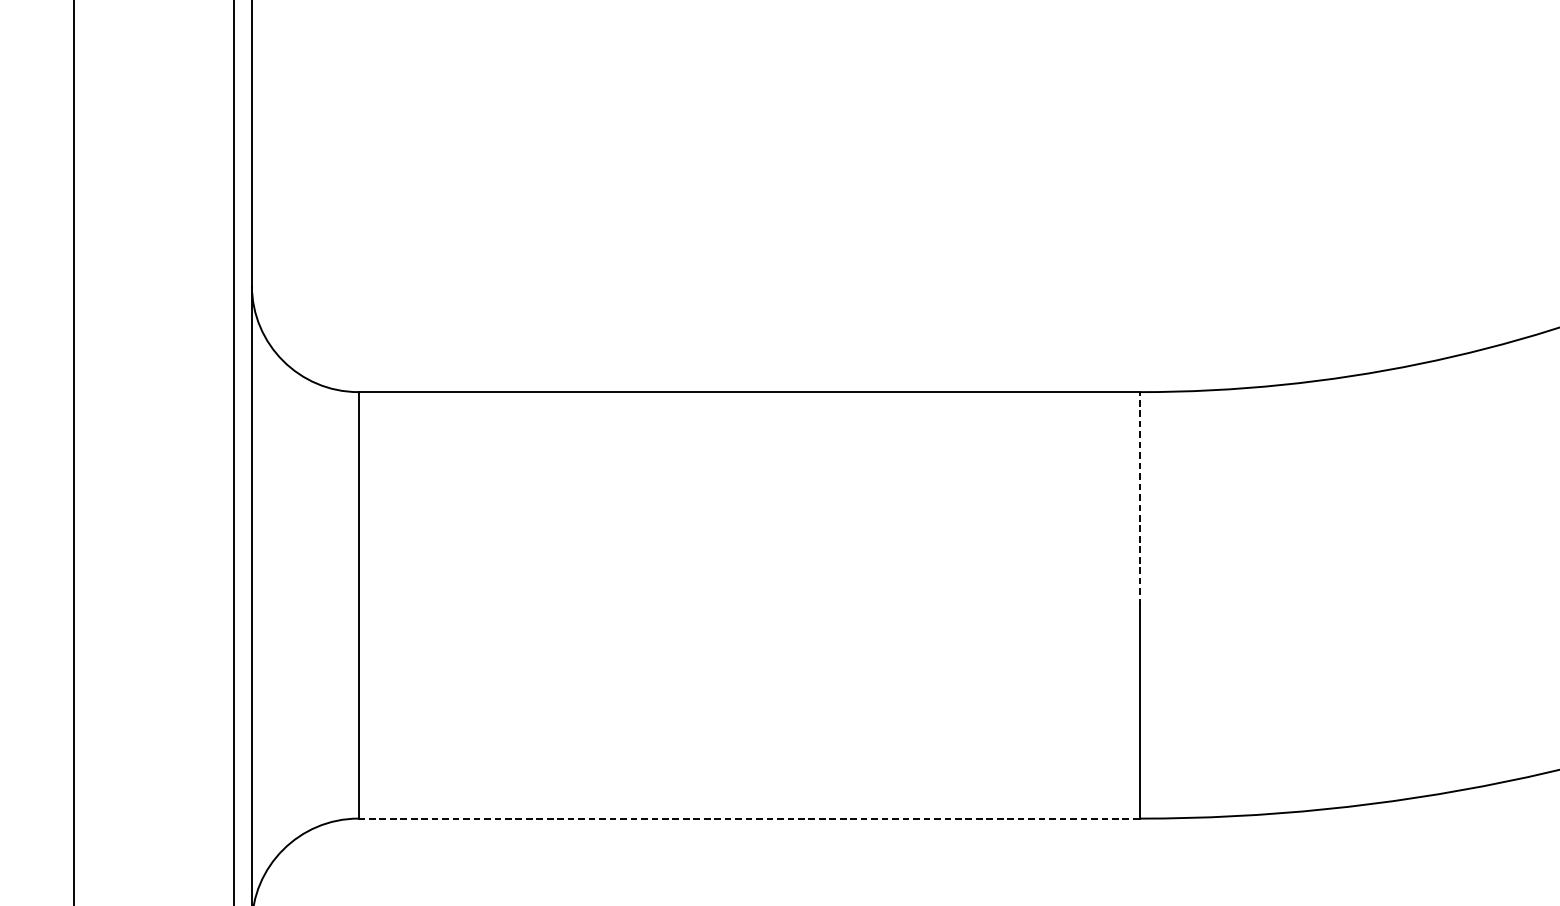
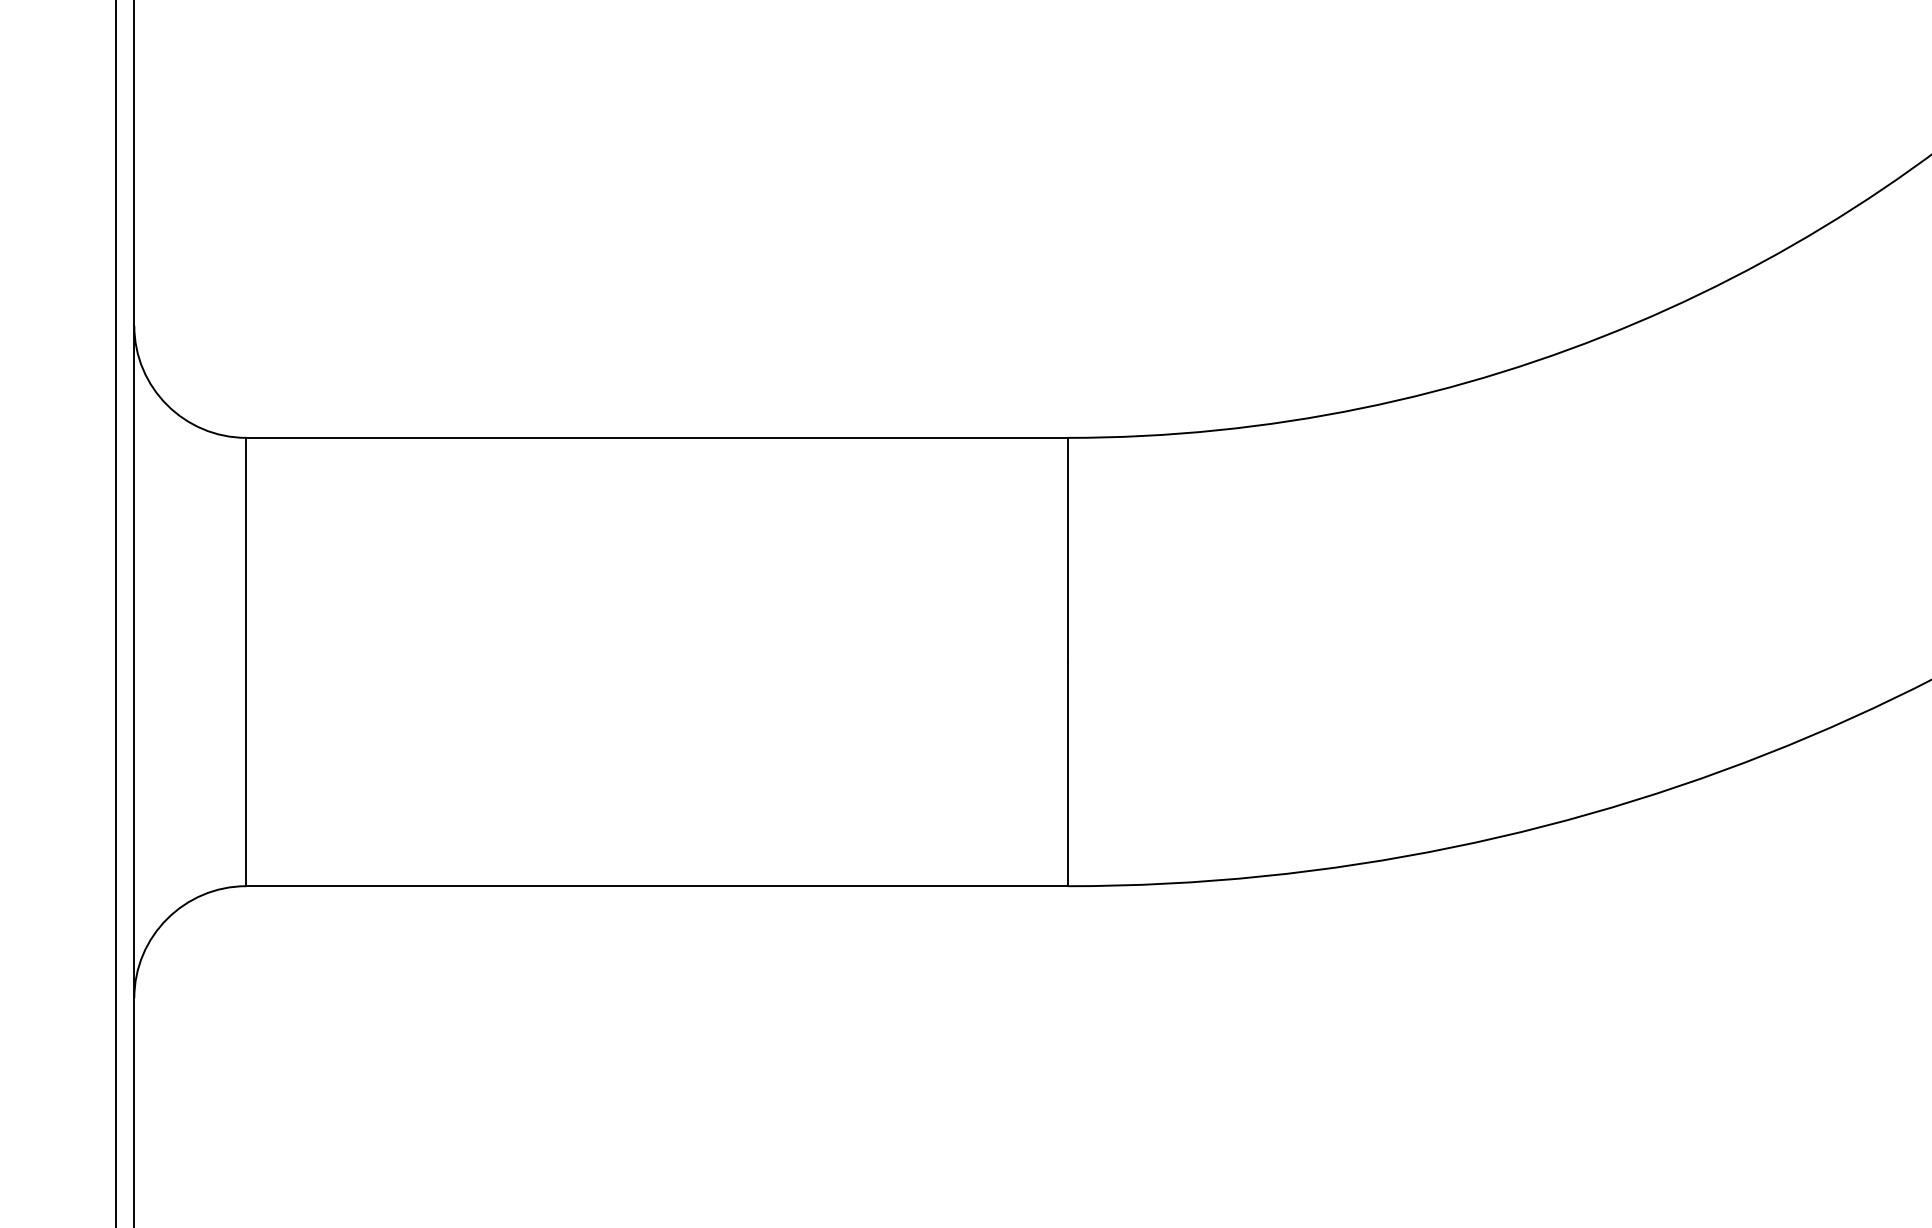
line: (1140, 498) -> (1068, 549), dashed -> solid
line: (749, 818) -> (657, 886), dashed -> solid

